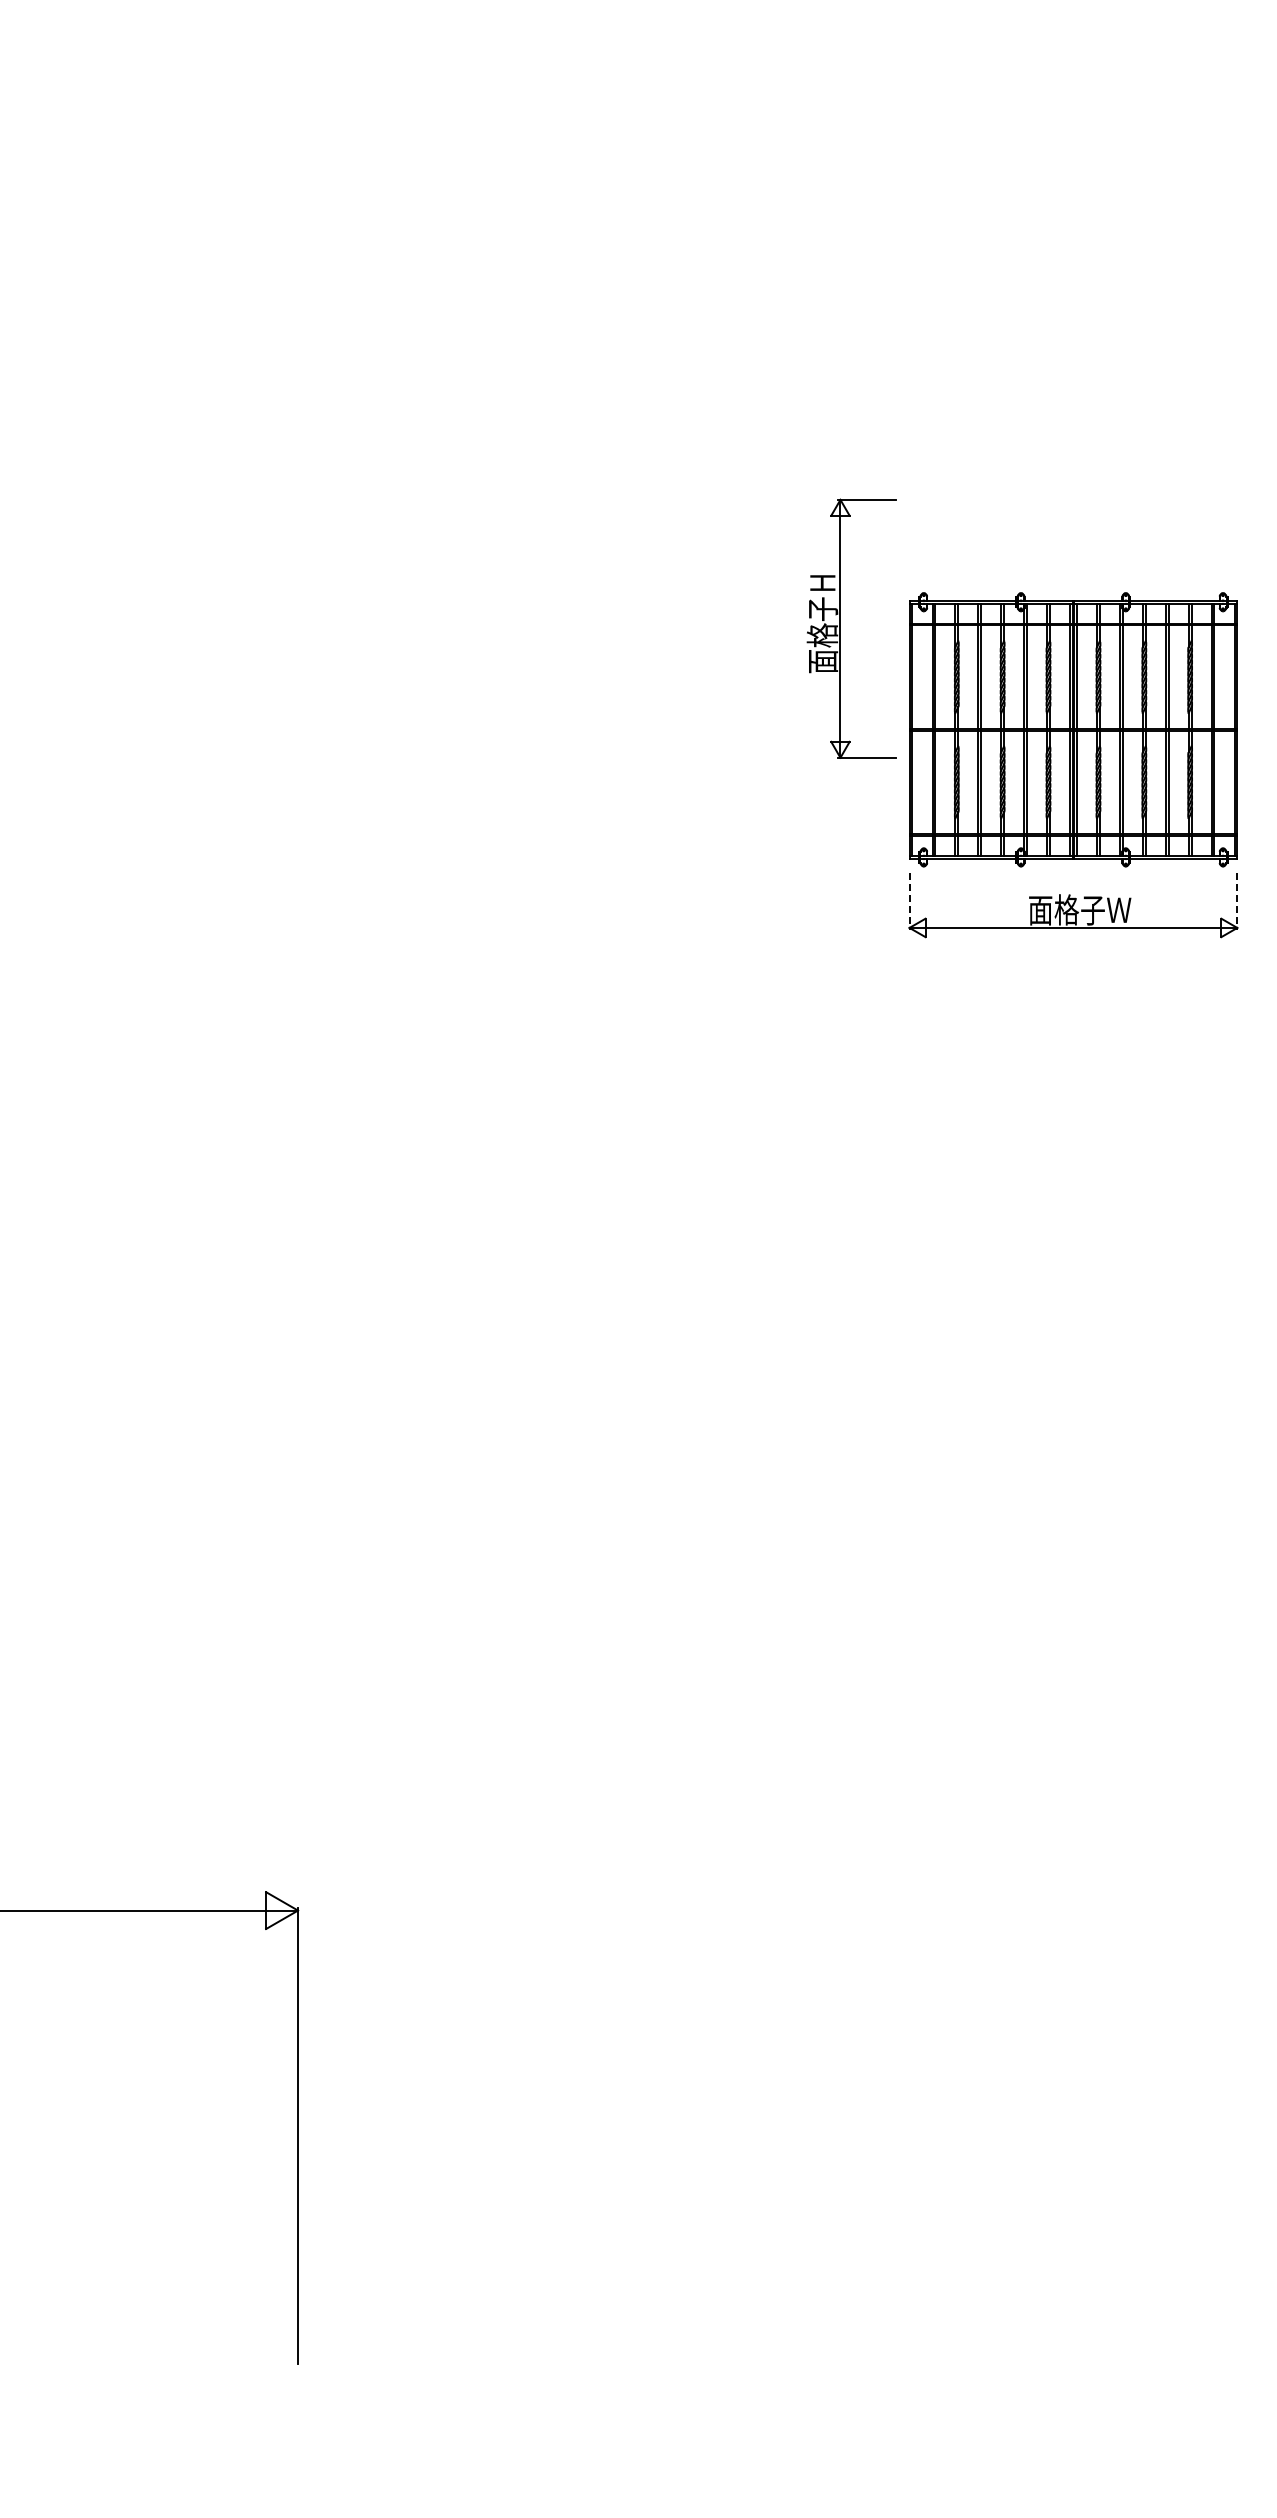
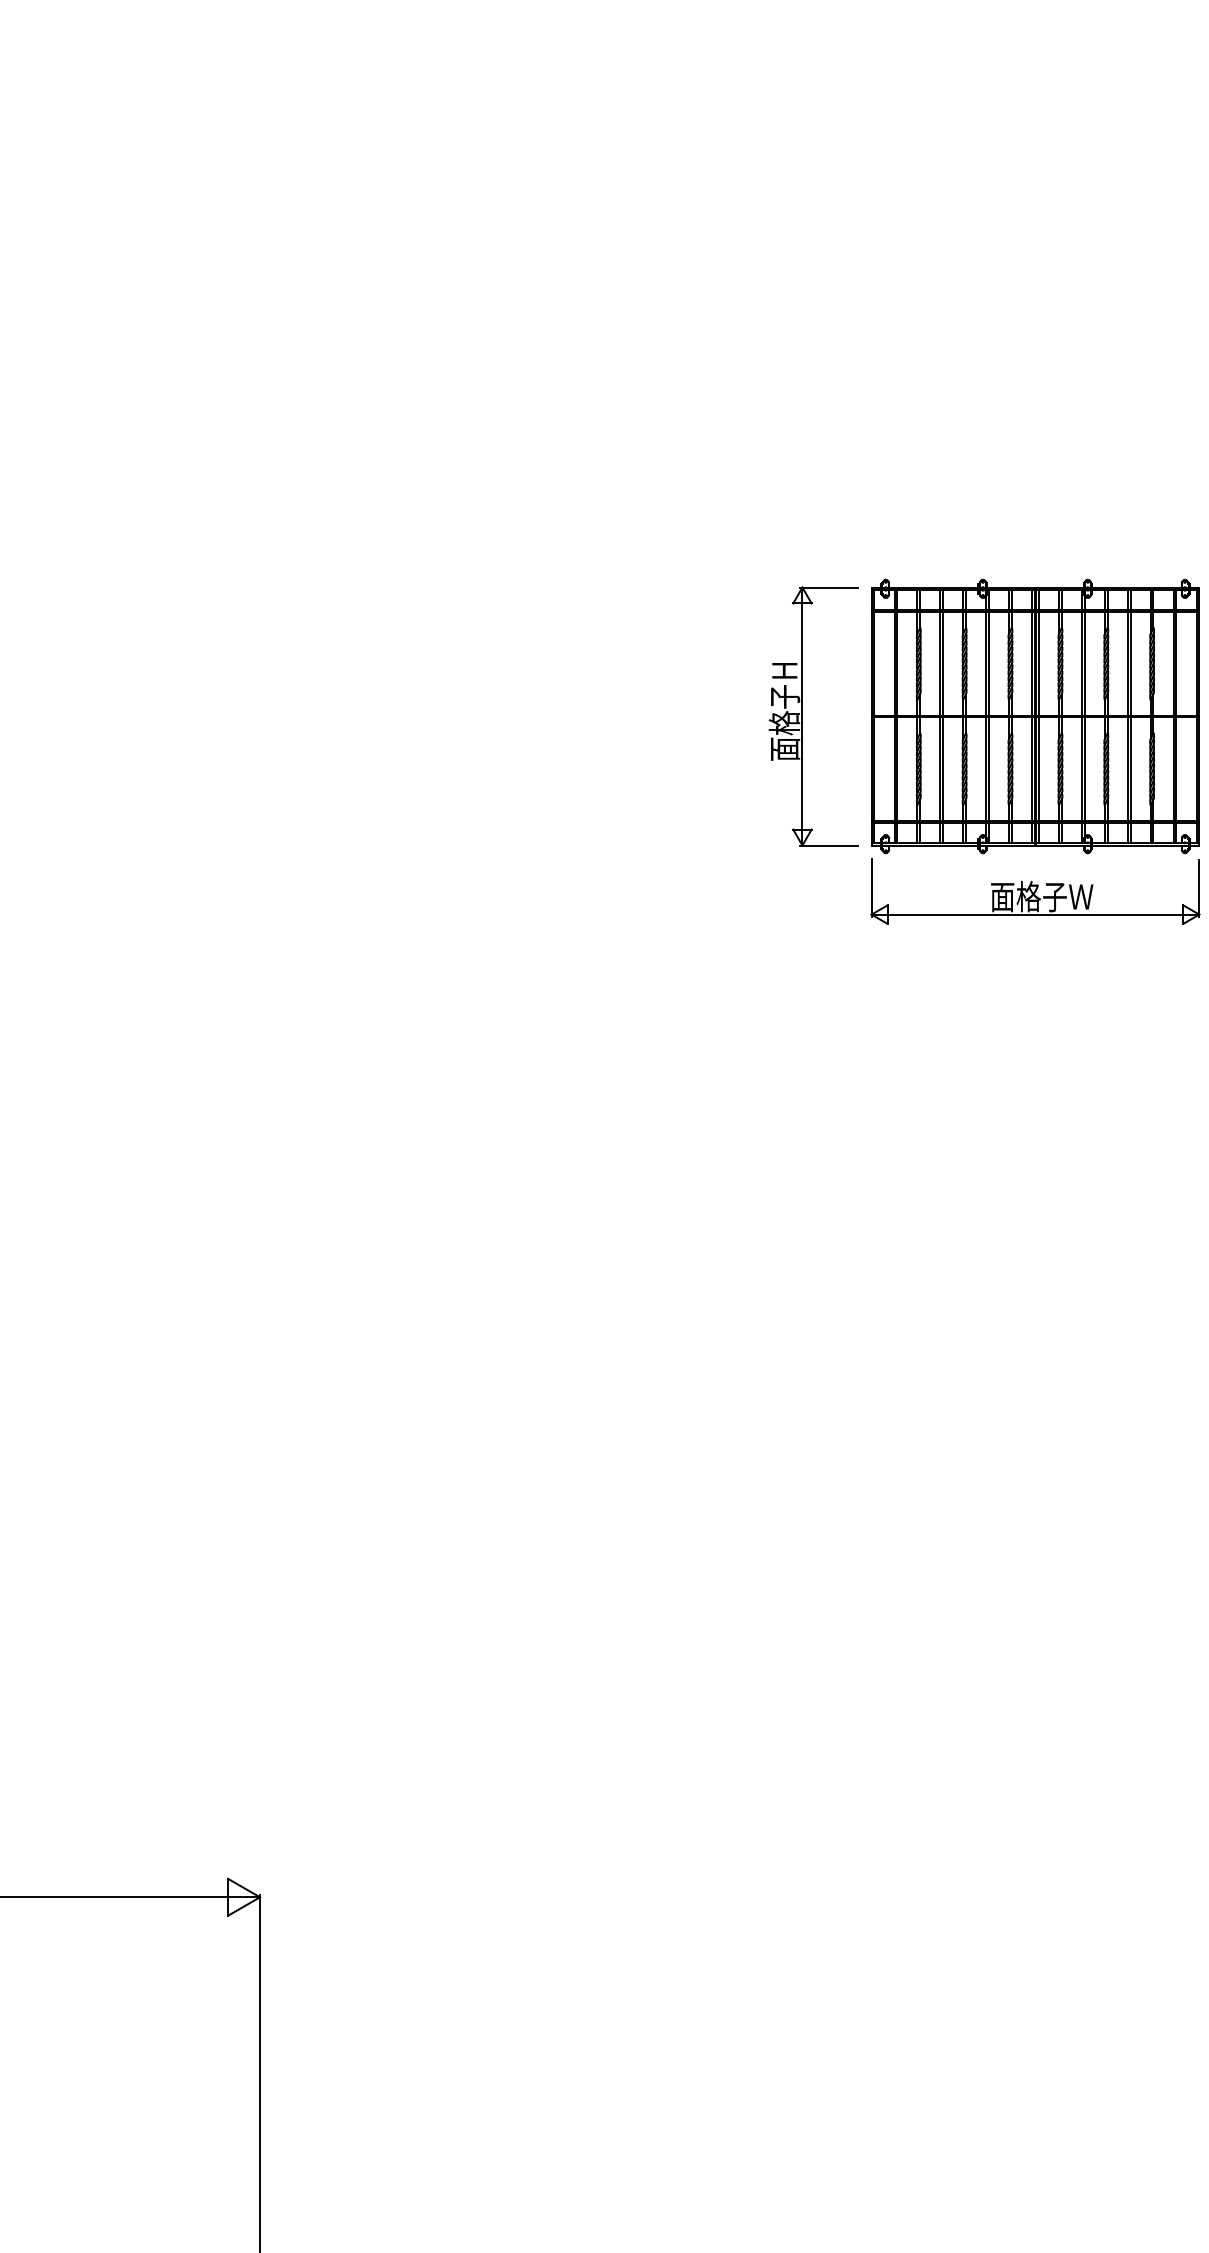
part: (840, 628) -> (802, 716), moved
line: (909, 901) -> (871, 888), dashed -> solid
line: (1237, 902) -> (1199, 889), dashed -> solid

